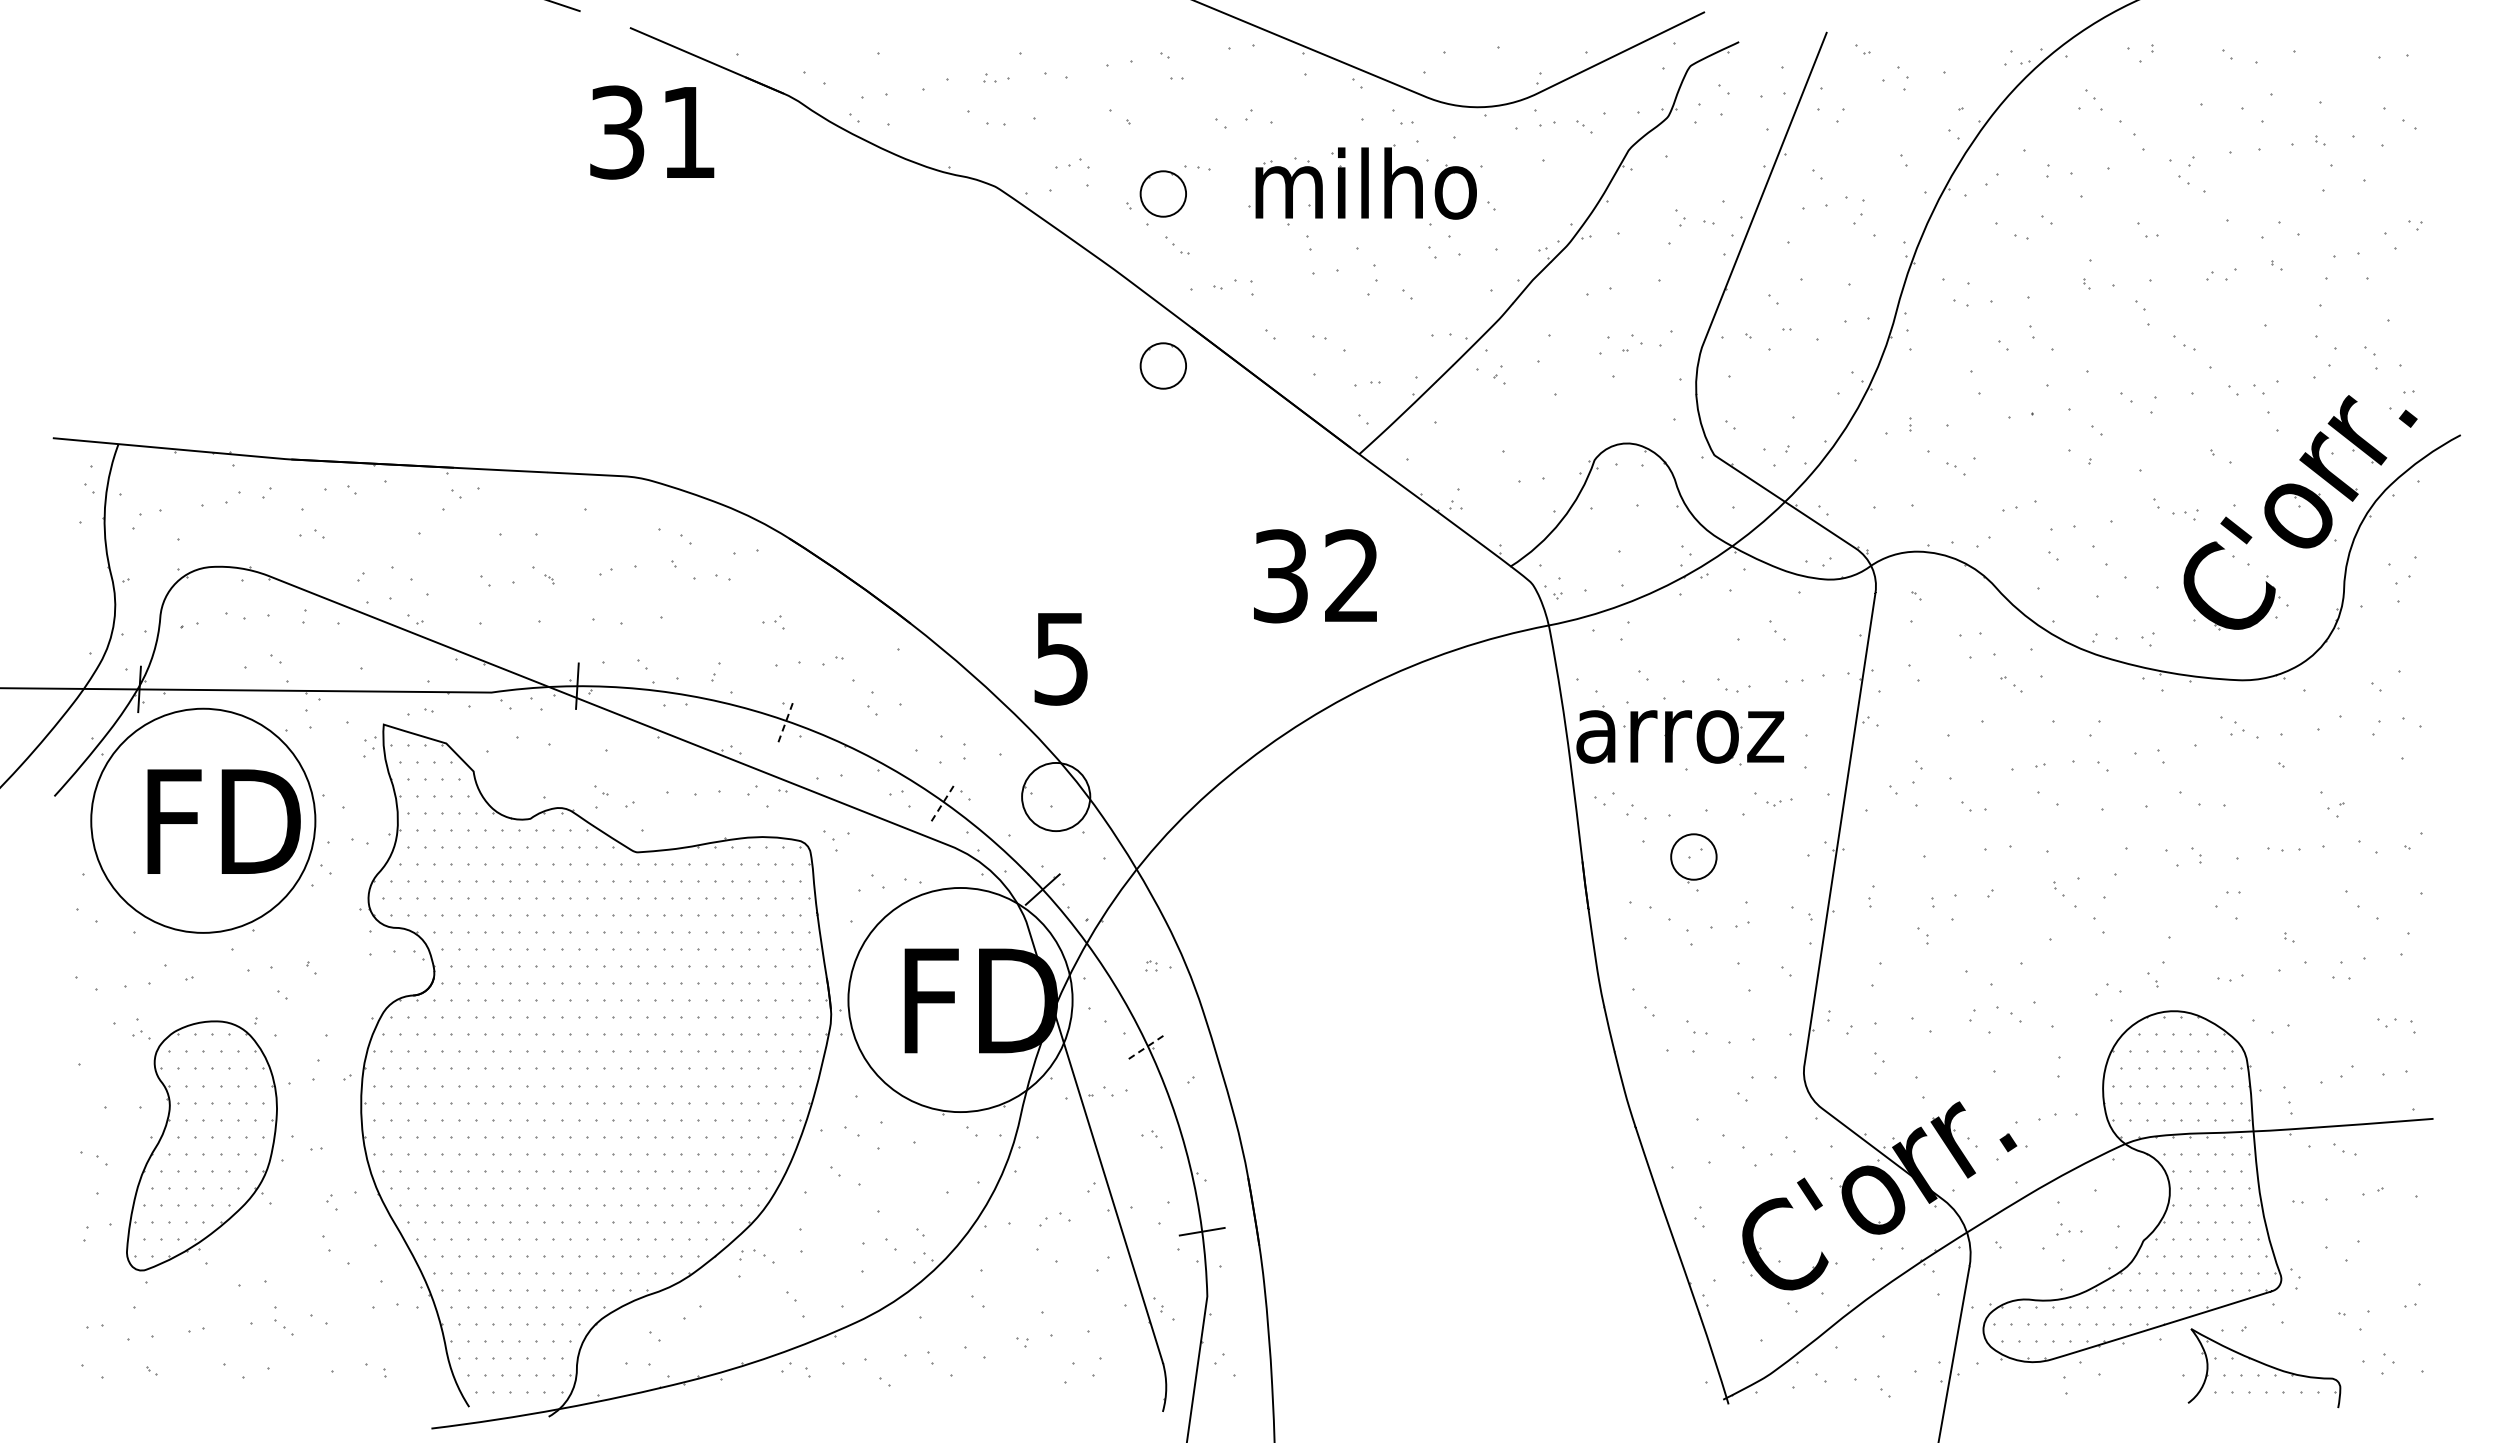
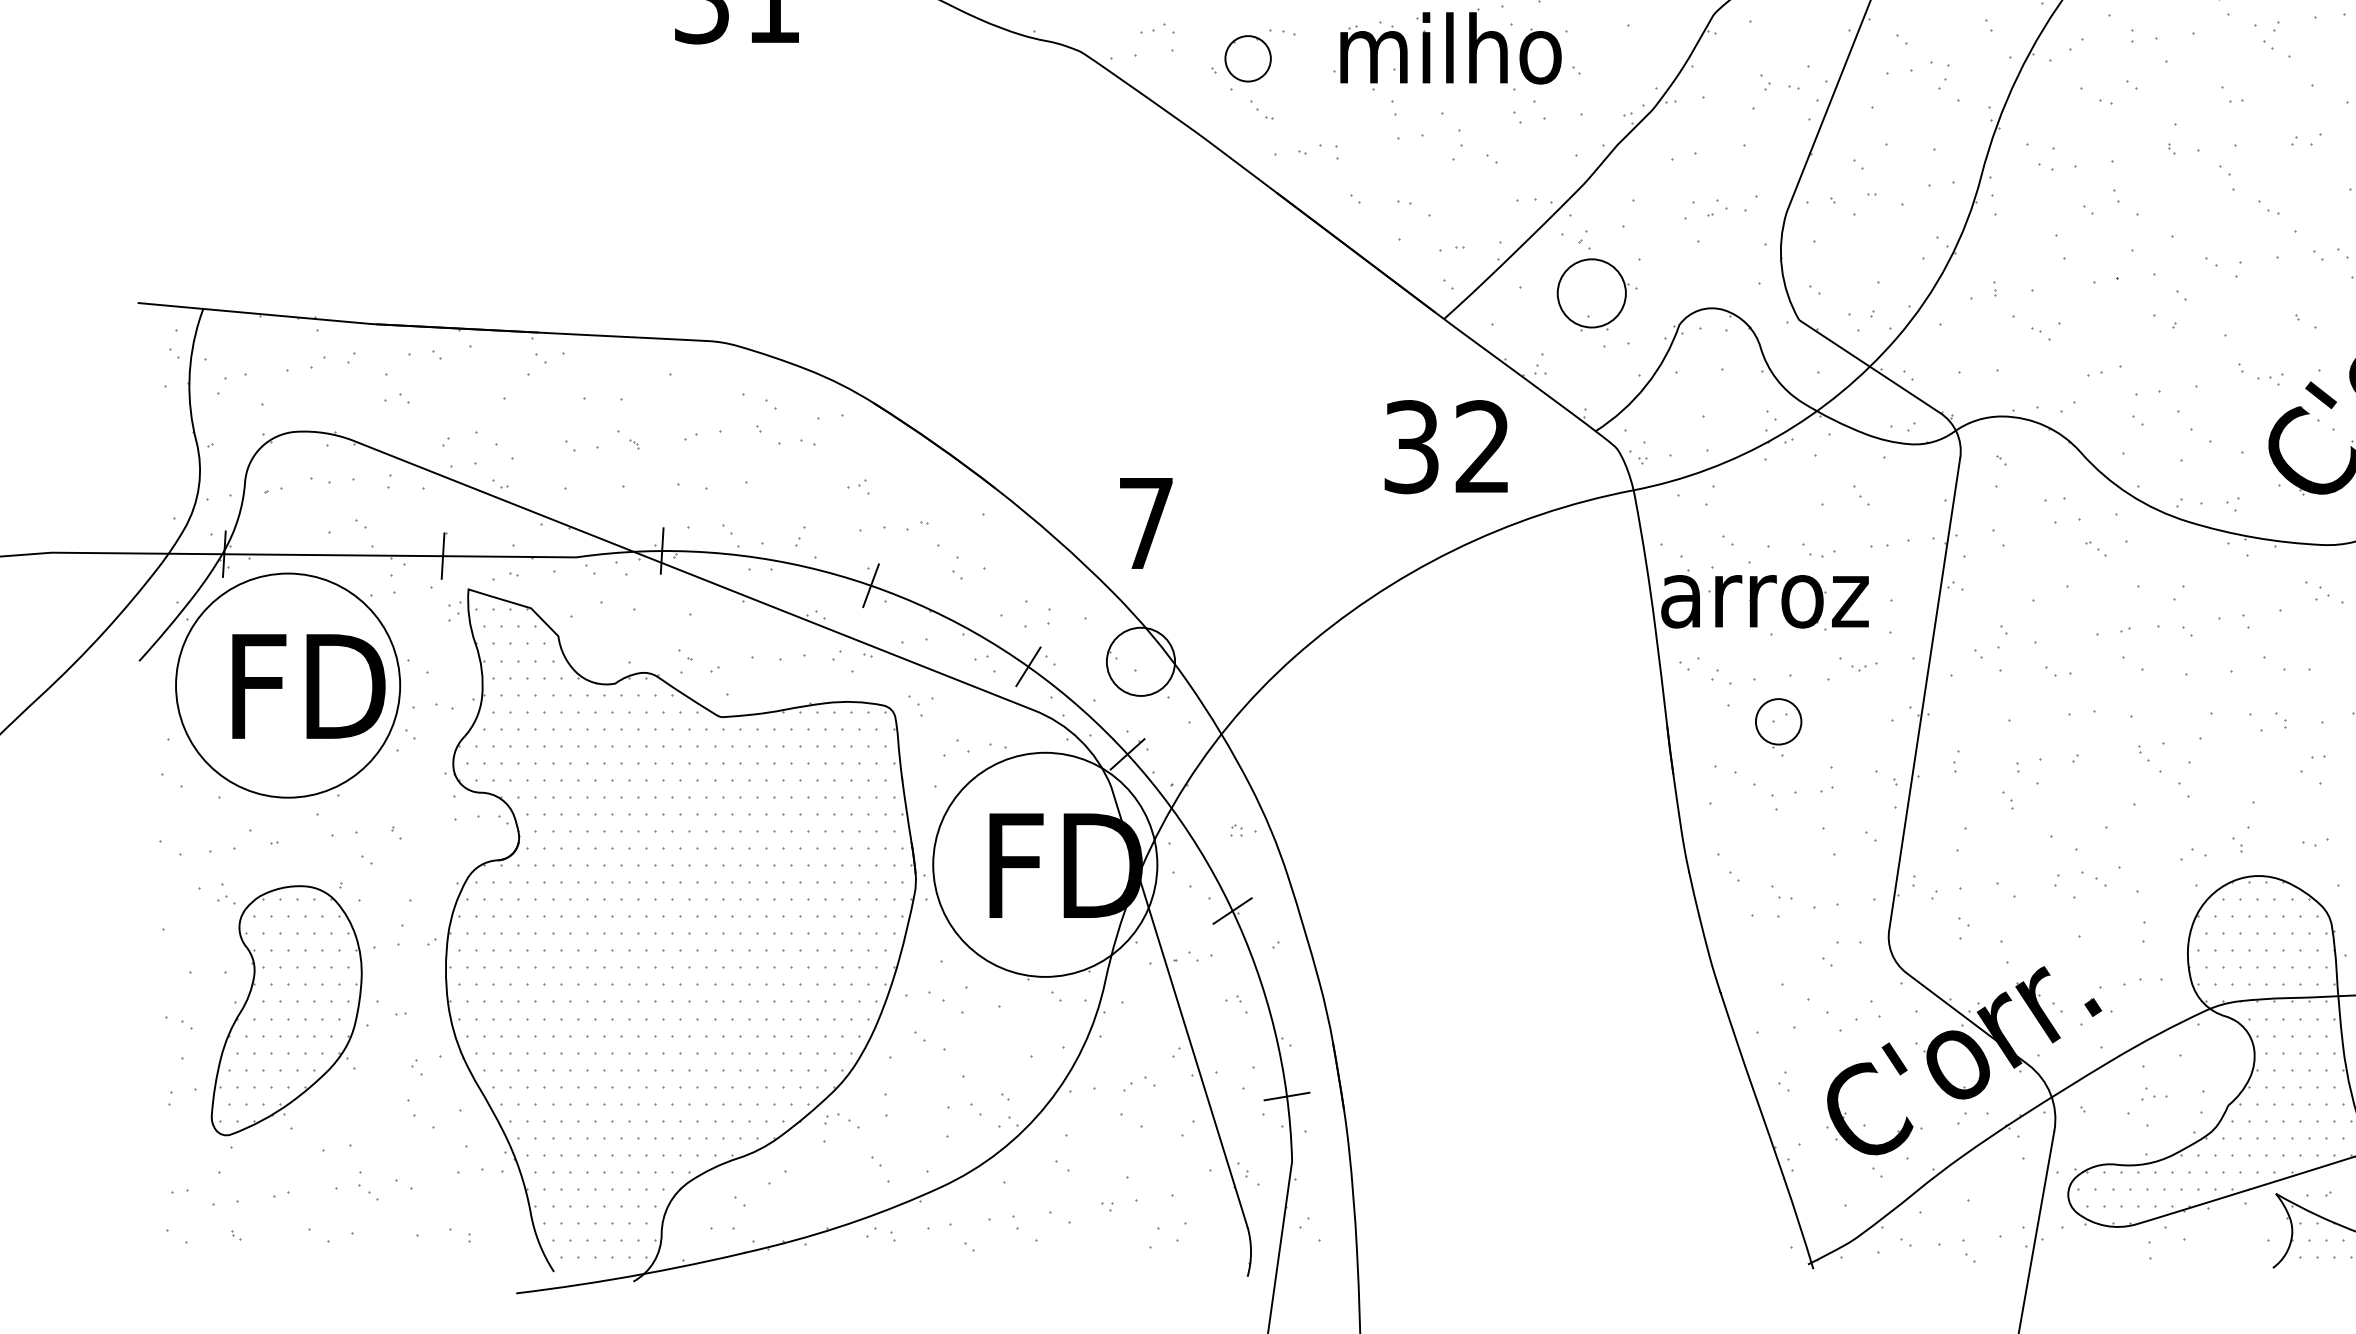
part: (1162, 365) -> (1247, 230), removed
part: (1512, 429) -> (1597, 294), added
text: (1315, 576) -> (1446, 447), moved
text: (1060, 659) -> (1145, 524), 5 -> 7
line: (357, 691) -> (442, 556), added
line: (786, 720) -> (871, 585), dashed -> solid
line: (943, 802) -> (1028, 667), dashed -> solid
line: (1147, 1046) -> (1232, 911), dashed -> solid

